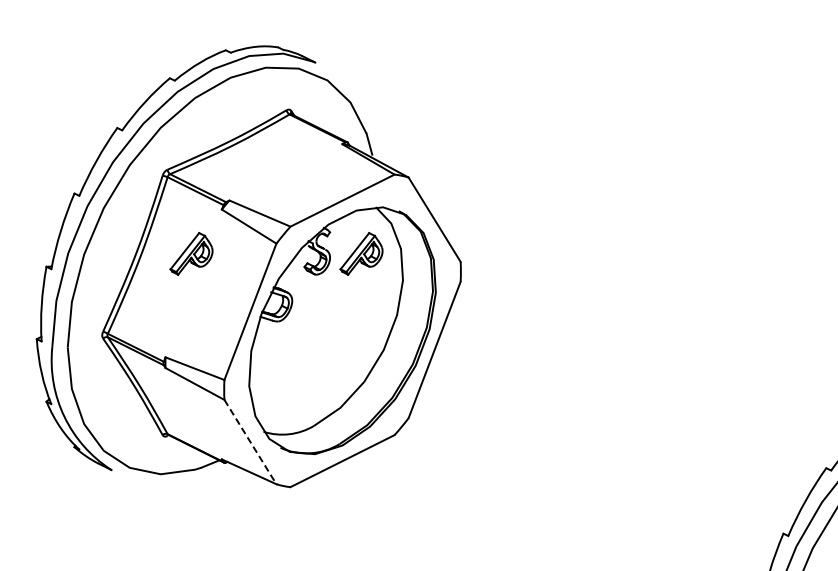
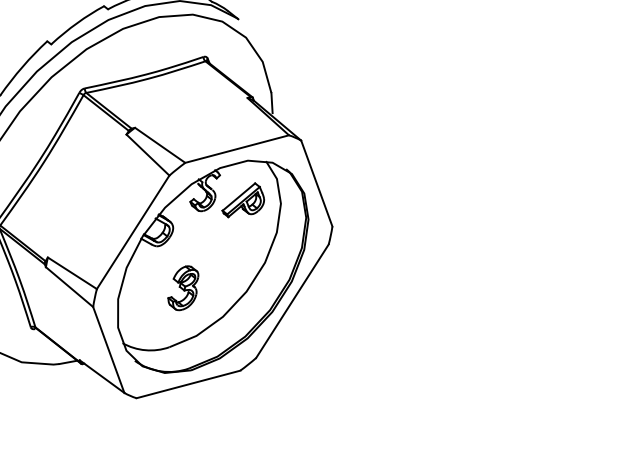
part: (191, 253) -> (90, 168), removed
part: (316, 359) -> (183, 287), added
line: (250, 442) -> (108, 350), dashed -> solid

